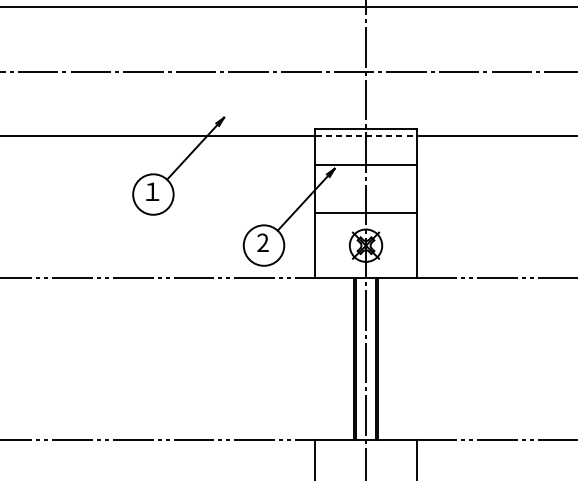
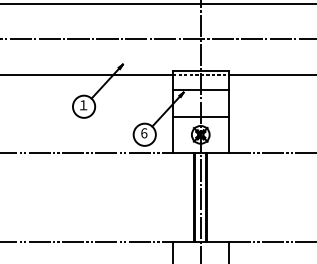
text: (263, 243) -> (144, 133), 2 -> 6

